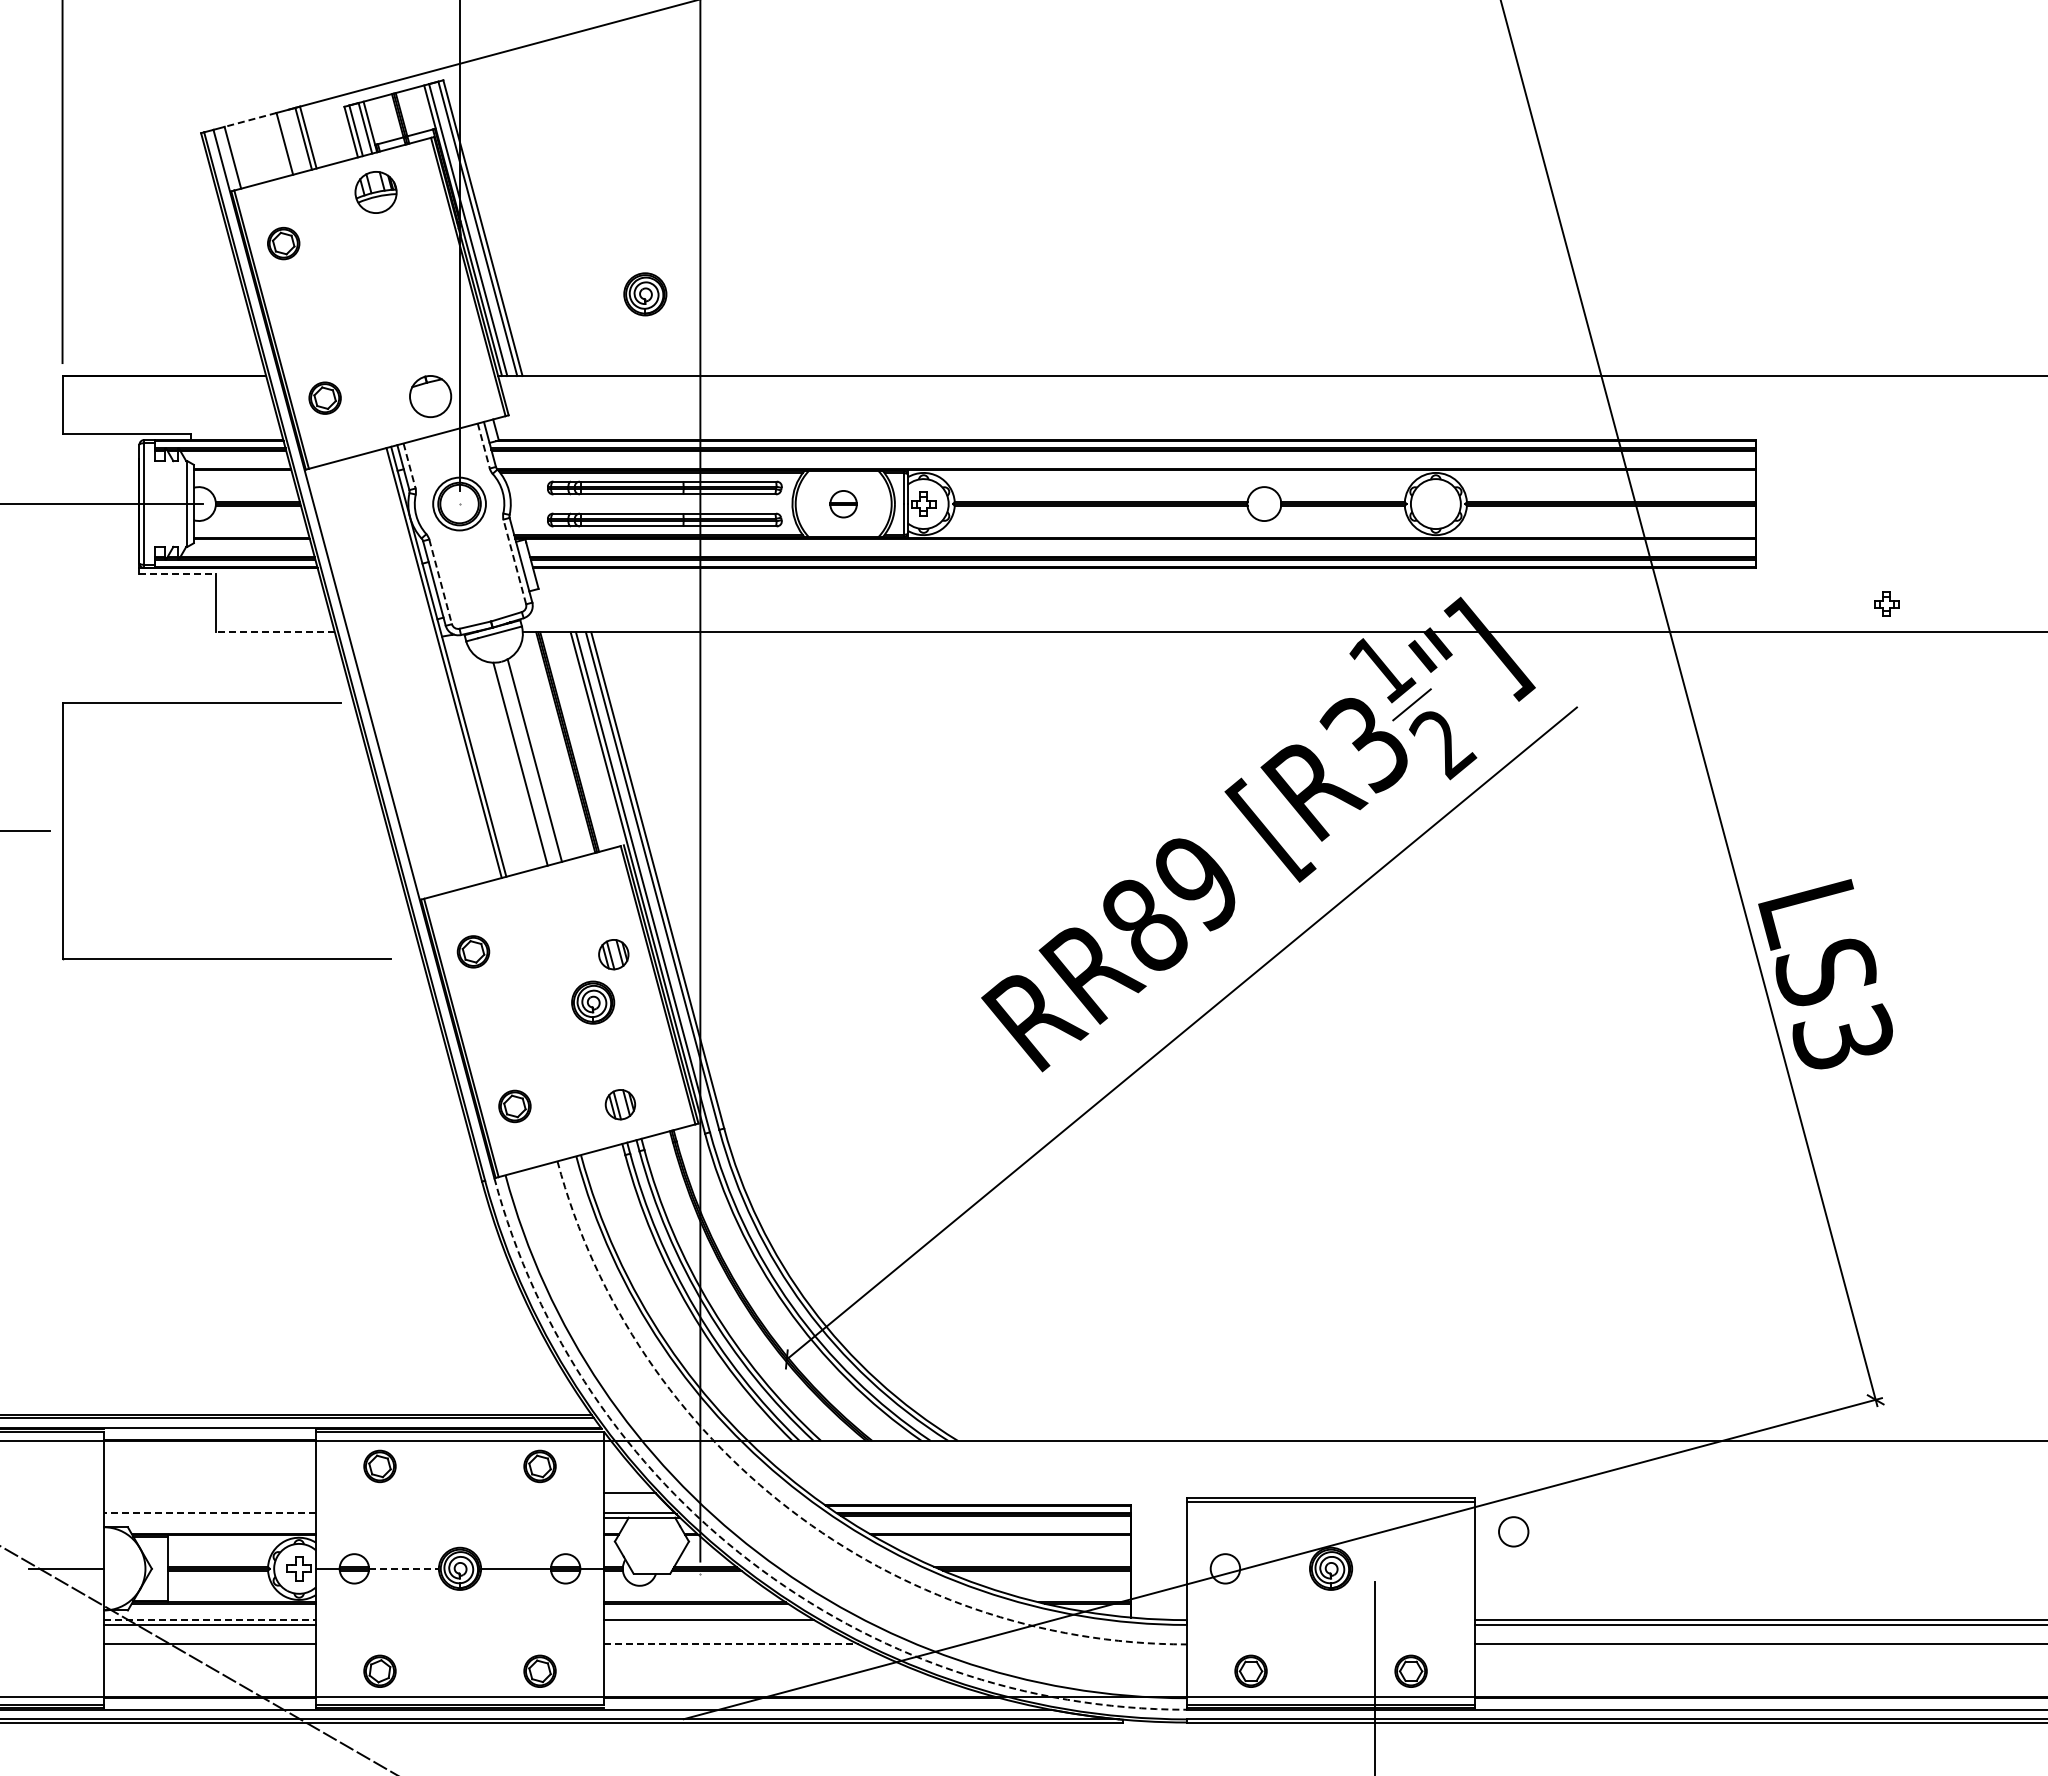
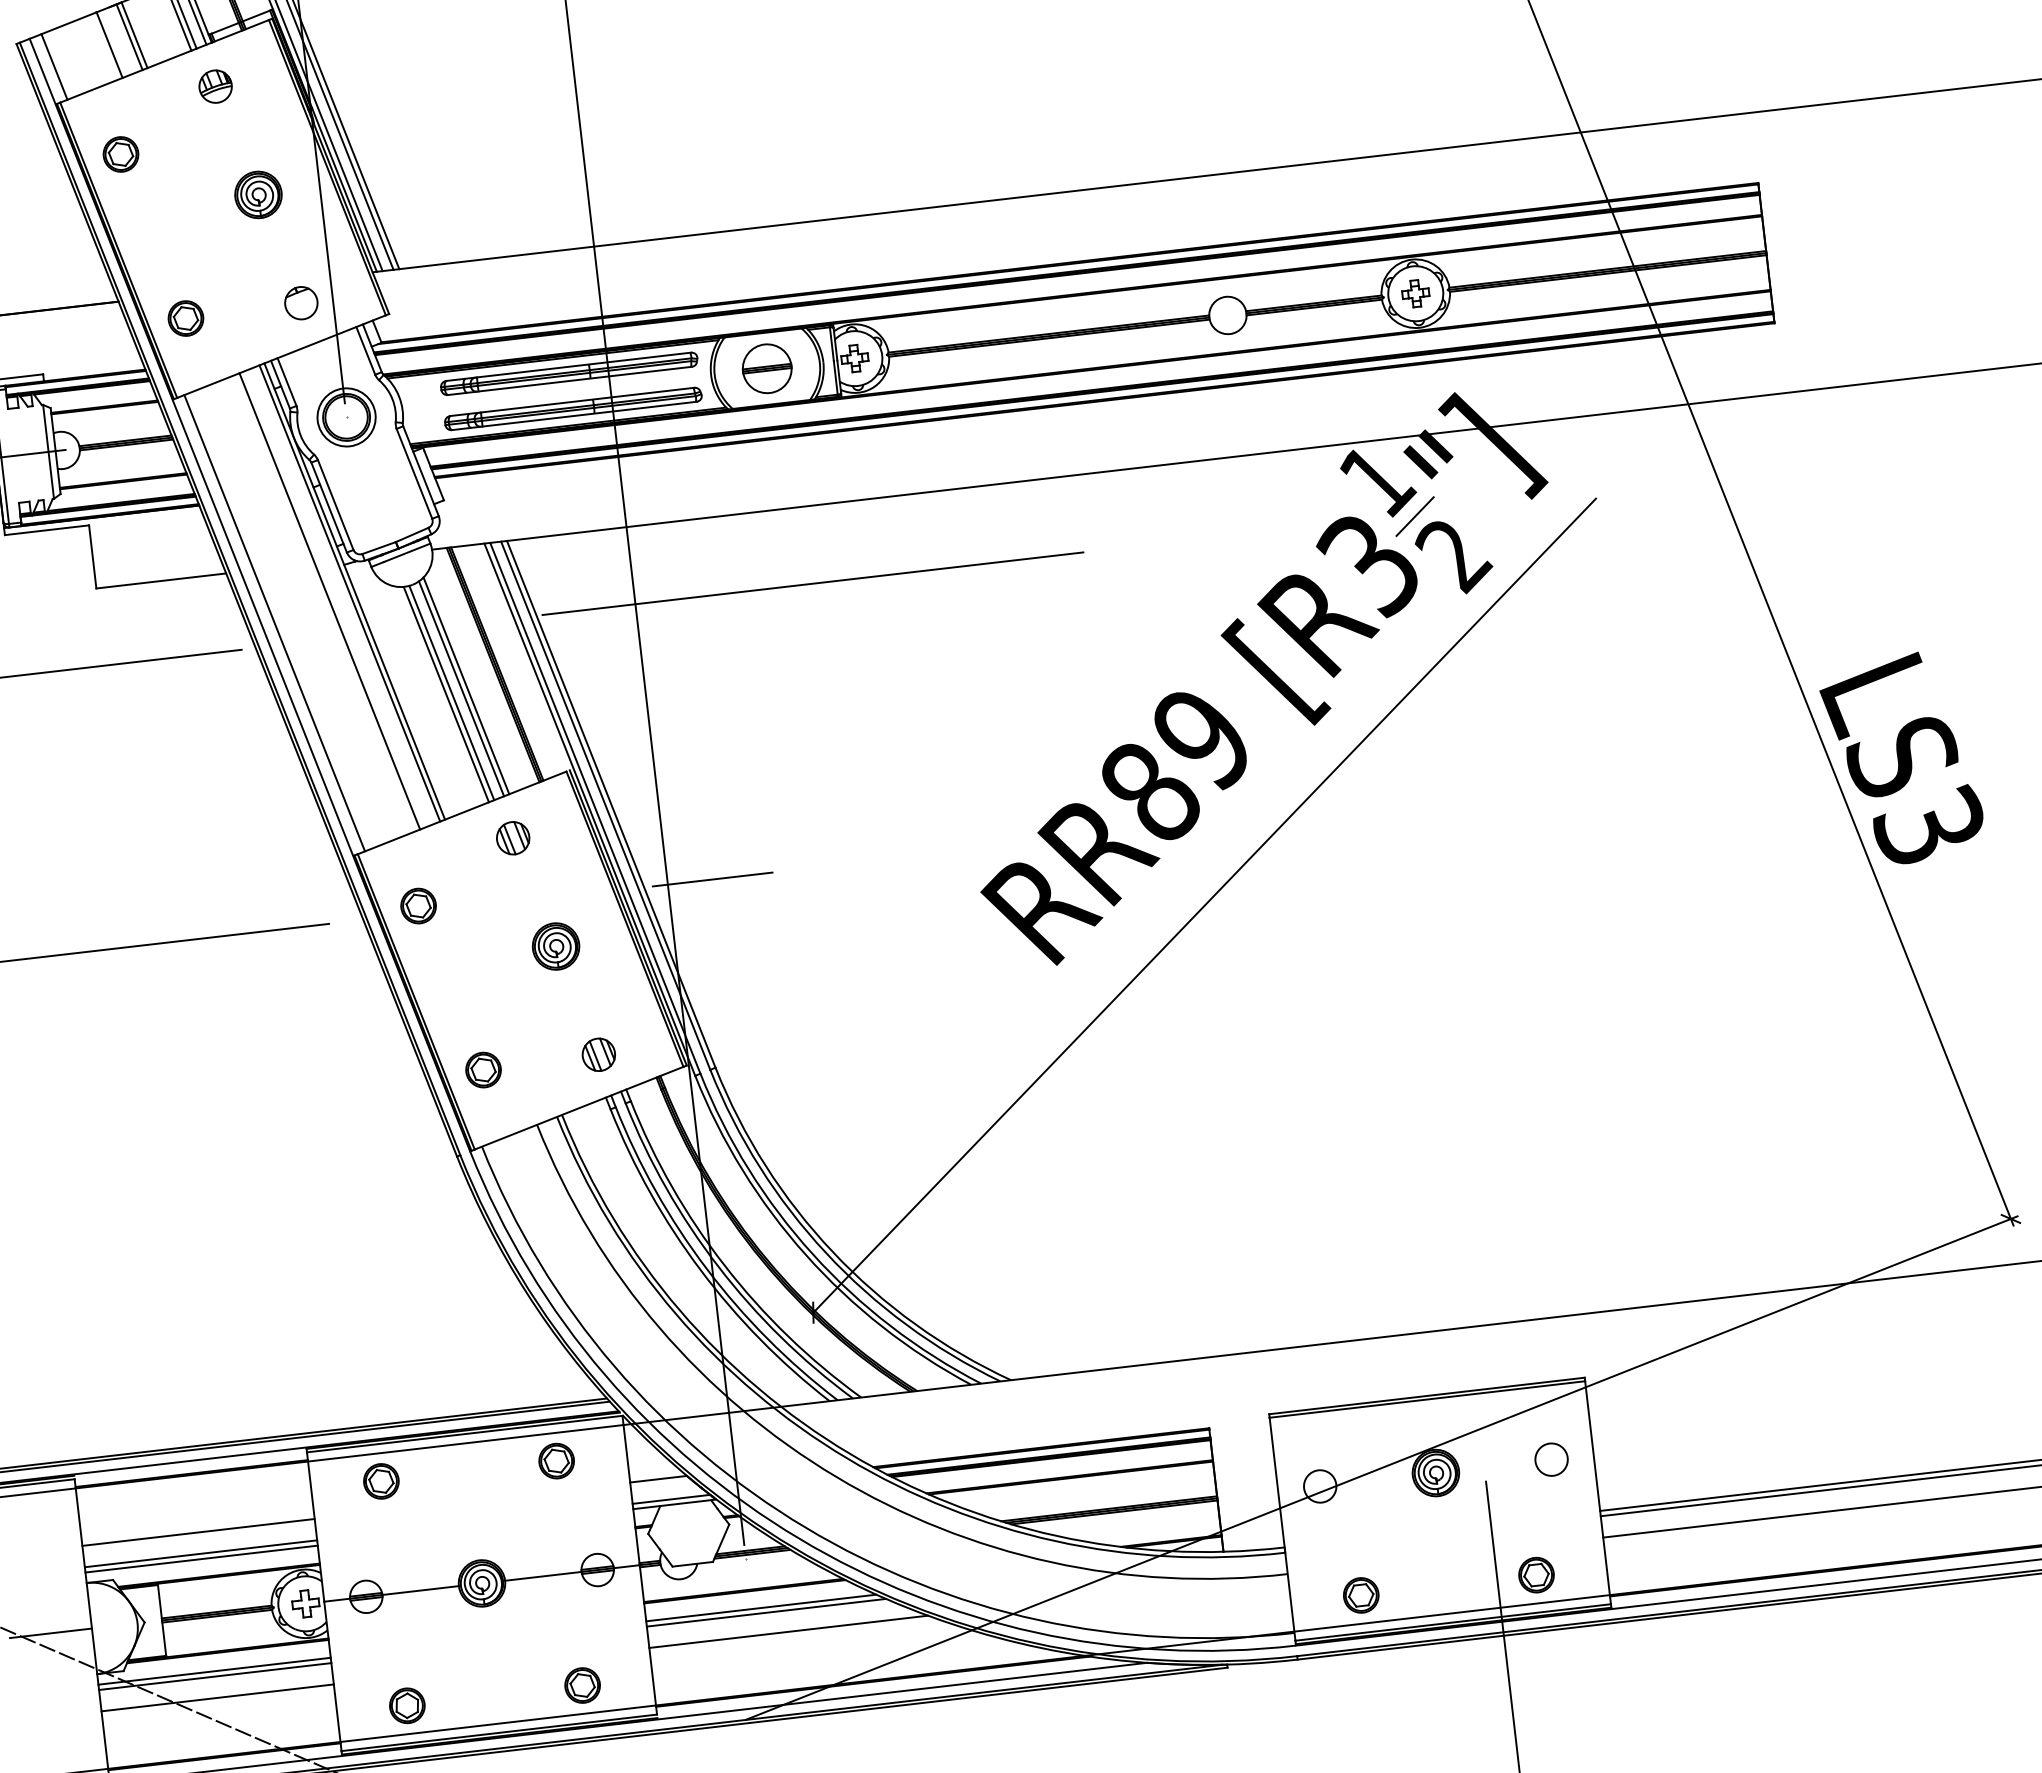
line: (250, 119) -> (68, 22), dashed -> solid
part: (375, 191) -> (214, 85), size x0.71
part: (645, 294) -> (258, 195), moved
part: (430, 395) -> (301, 302), size x0.71
line: (483, 446) -> (365, 351), dashed -> solid
line: (409, 466) -> (287, 382), dashed -> solid
part: (843, 504) -> (767, 369), size x1.67
line: (514, 561) -> (414, 473), dashed -> solid
line: (178, 574) -> (47, 530), dashed -> solid
line: (440, 581) -> (335, 504), dashed -> solid
part: (1886, 603) -> (1415, 293), moved
line: (275, 632) -> (161, 581), dashed -> solid
line: (424, 668) -> (329, 601), added
line: (372, 681) -> (273, 622), added
line: (862, 702) -> (812, 583), added
line: (539, 758) -> (466, 685), added
line: (525, 763) -> (451, 693), added
part: (613, 954) -> (512, 838), moved
line: (740, 958) -> (711, 879), added
line: (209, 1493) -> (198, 1532), added
arc: (790, 1509) -> (836, 1476), dashed -> solid
line: (209, 1512) -> (200, 1553), dashed -> solid
line: (209, 1517) -> (201, 1558), added
circle: (1513, 1531) -> (1551, 1459), moved
arc: (750, 1561) -> (799, 1538), dashed -> solid
line: (404, 1568) -> (421, 1590), dashed -> solid
line: (210, 1620) -> (215, 1671), dashed -> solid
line: (713, 1624) -> (766, 1612), added
line: (731, 1644) -> (788, 1631), dashed -> solid

